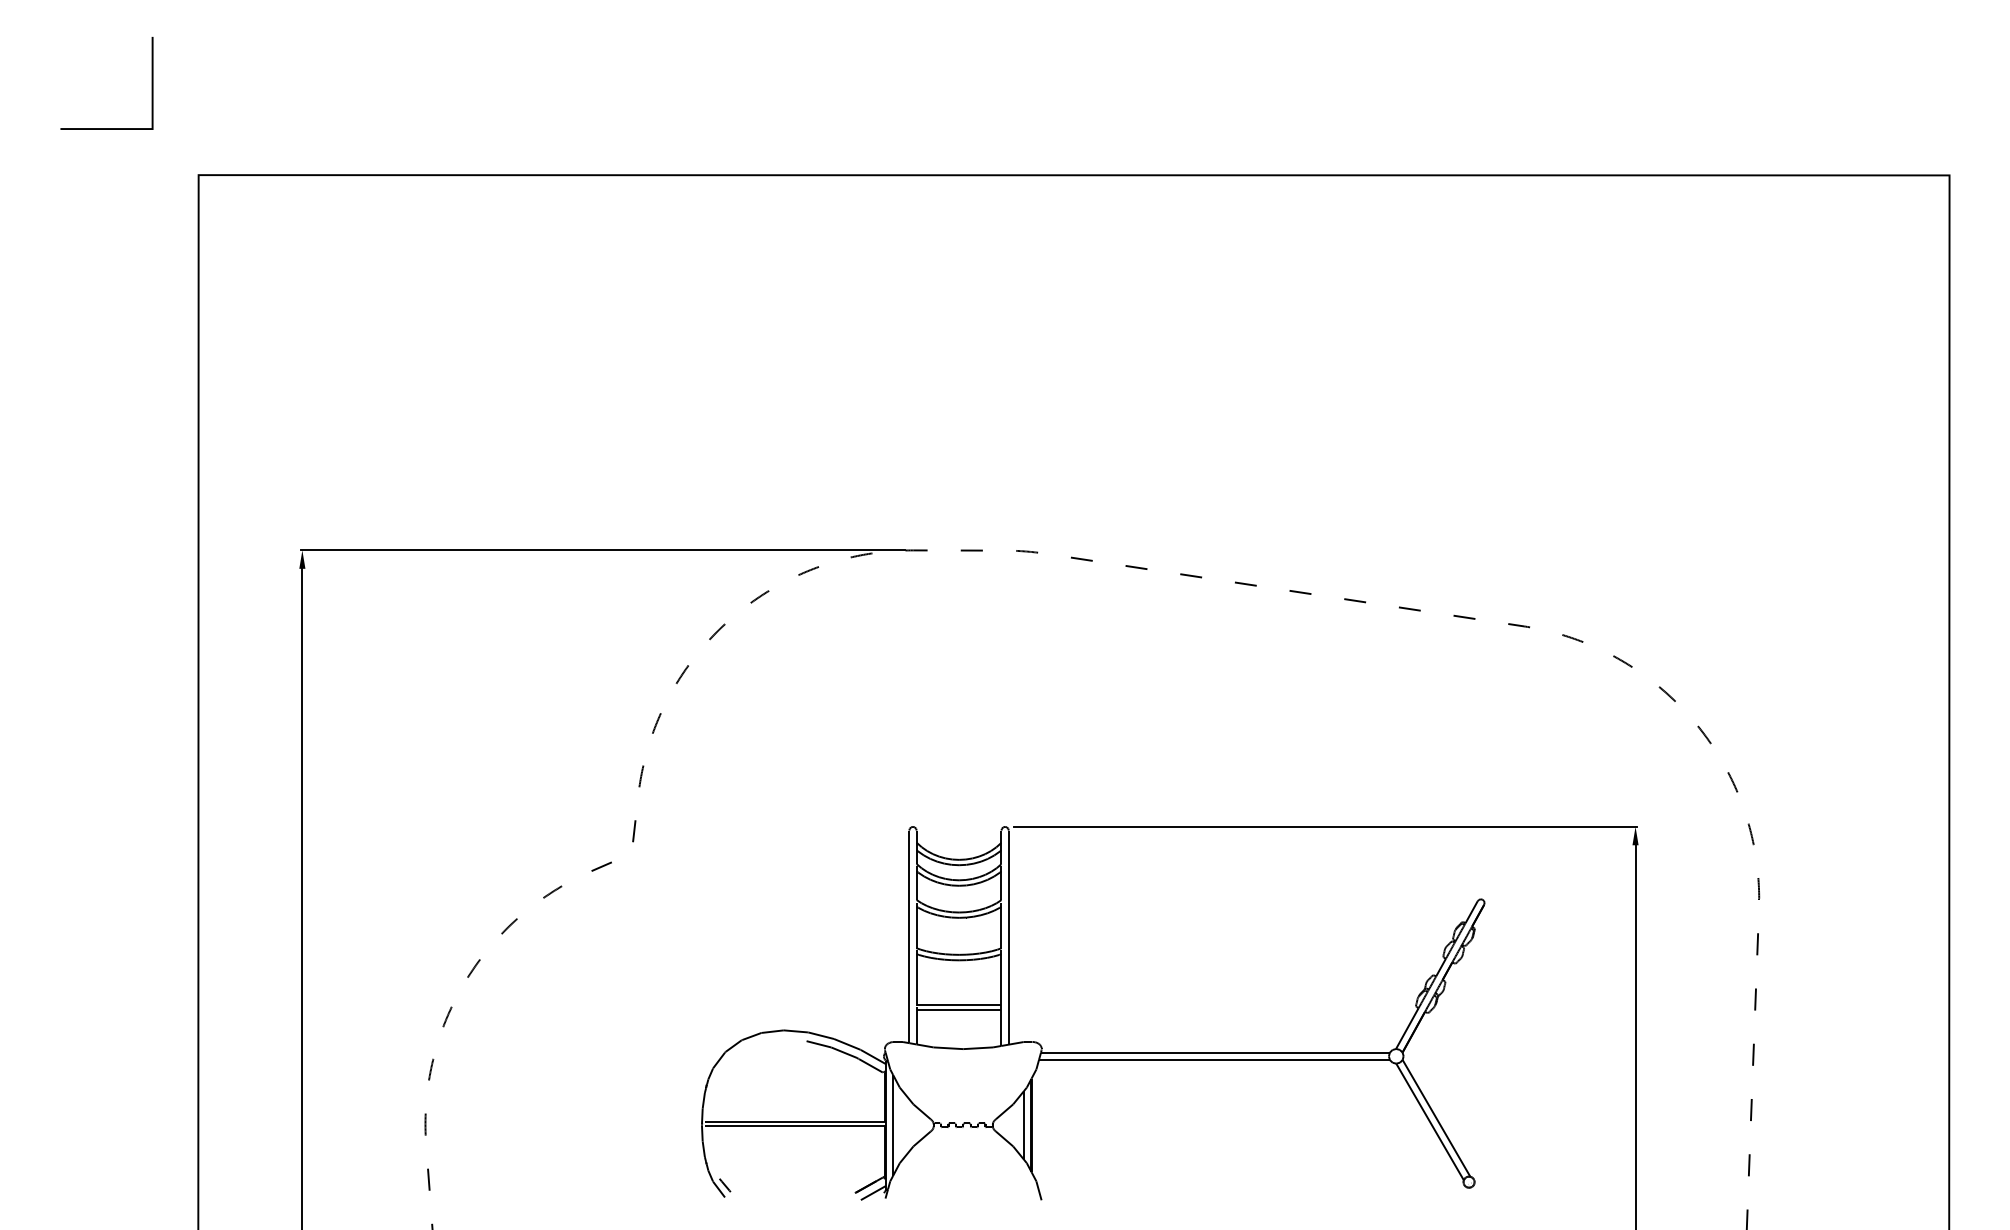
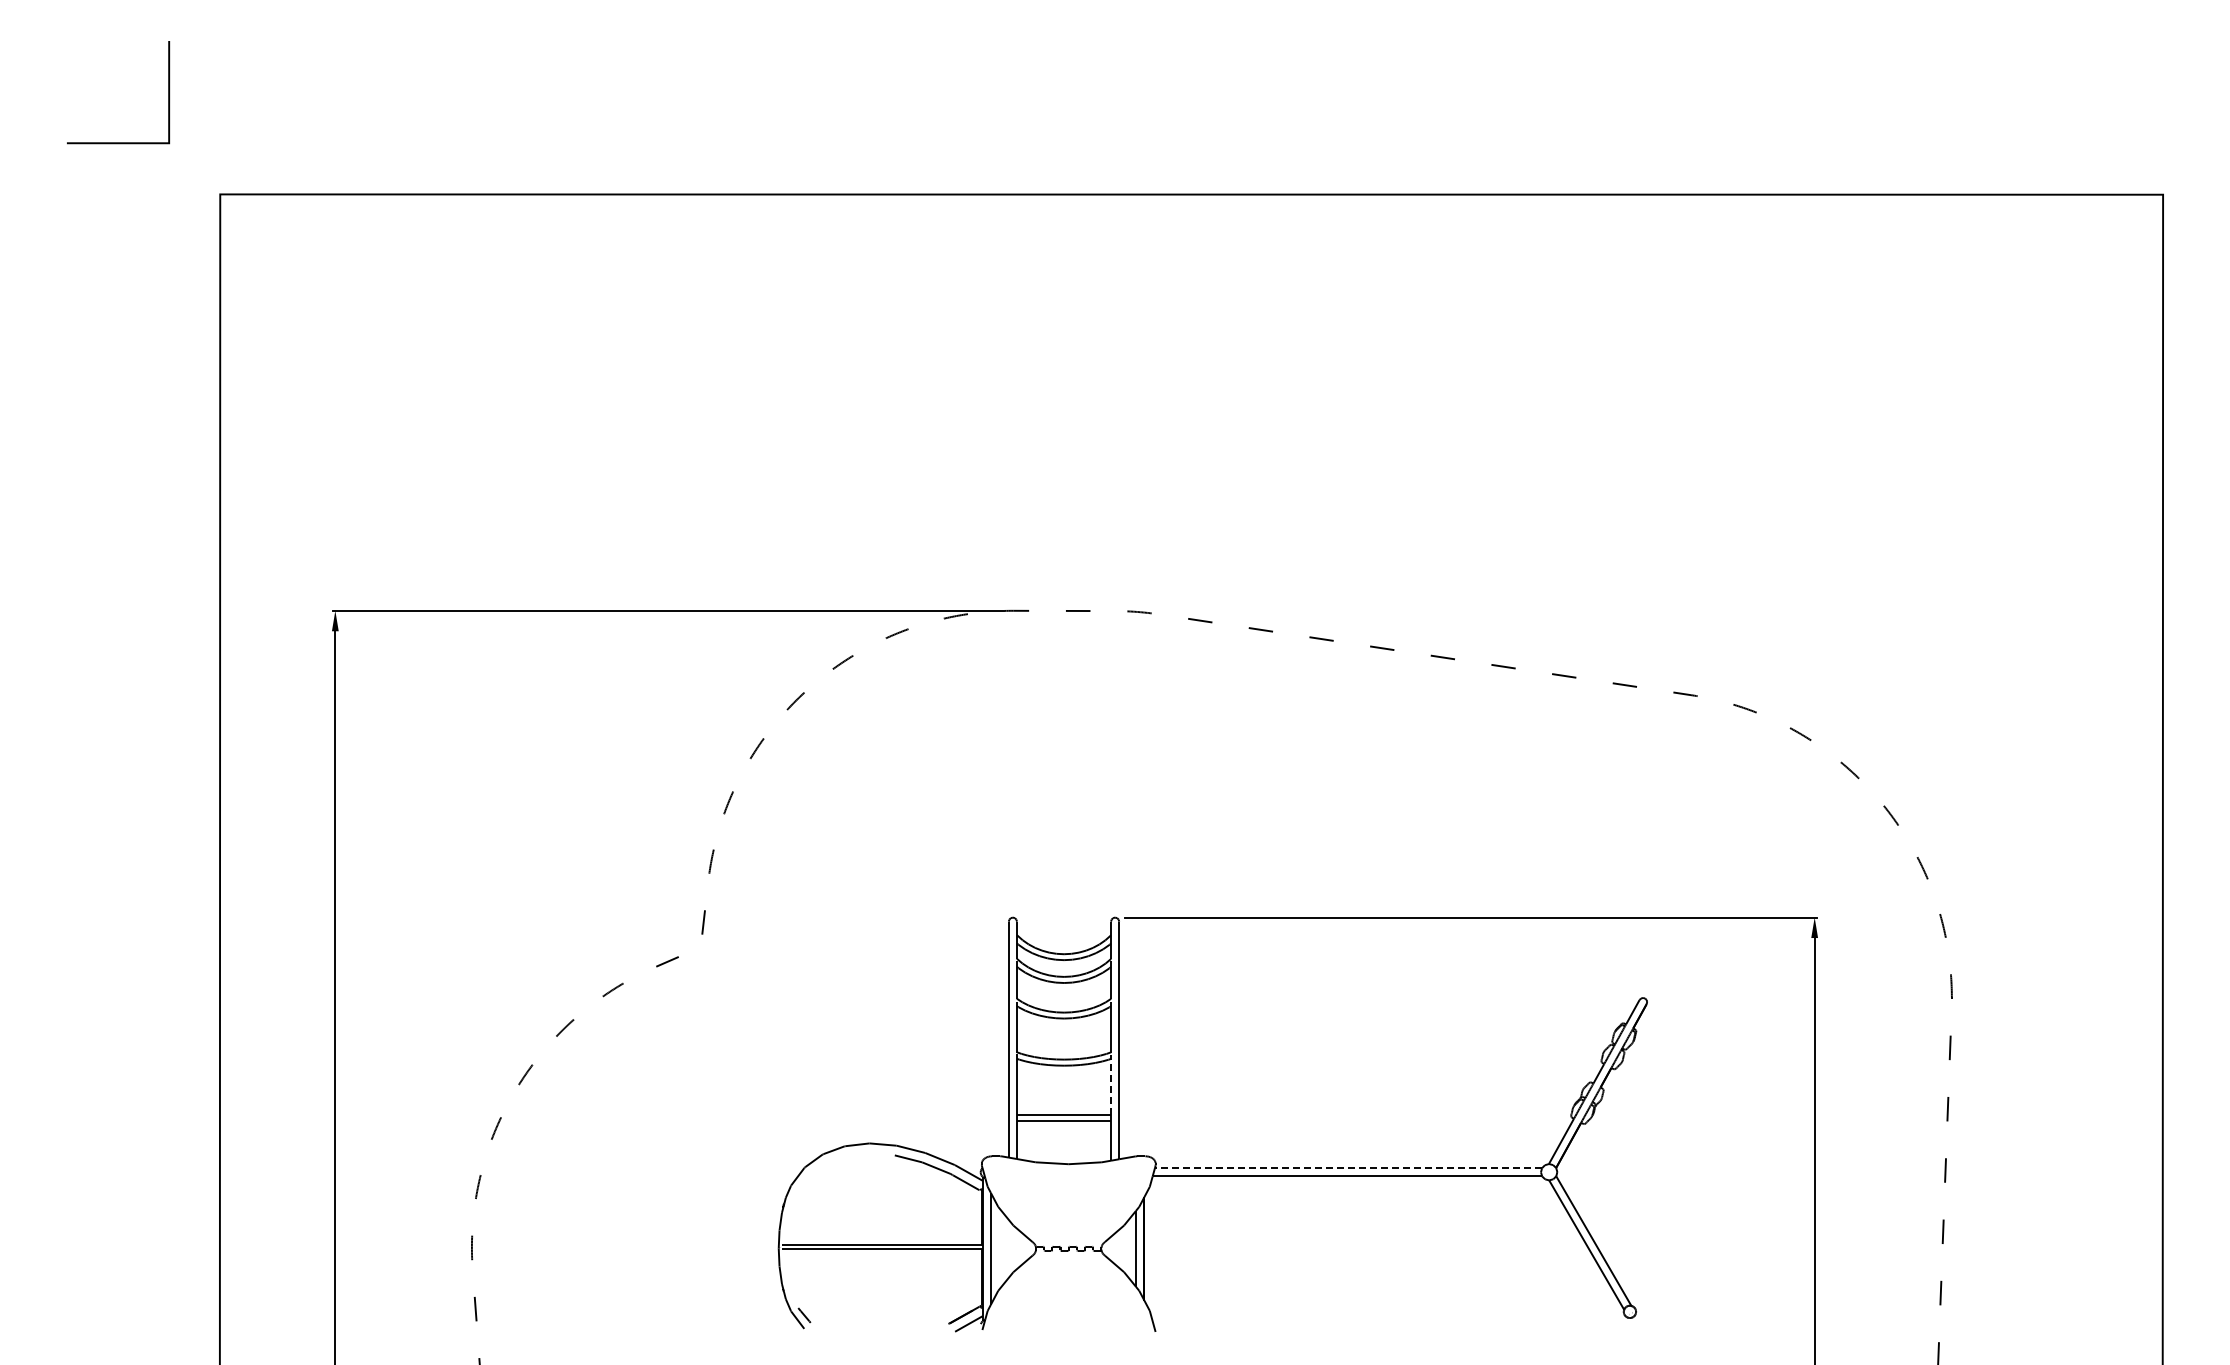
line: (1001, 979) -> (1111, 1086), solid -> dashed
line: (1215, 1052) -> (1348, 1168), solid -> dashed

